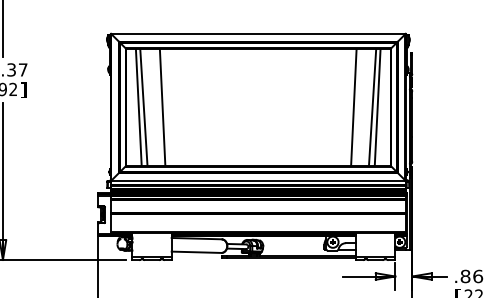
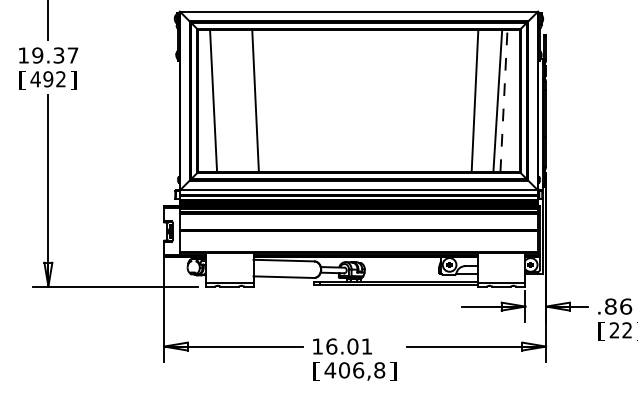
line: (143, 106) -> (219, 100), removed
line: (162, 106) -> (255, 99), moved
line: (377, 106) -> (503, 100), solid -> dashed

